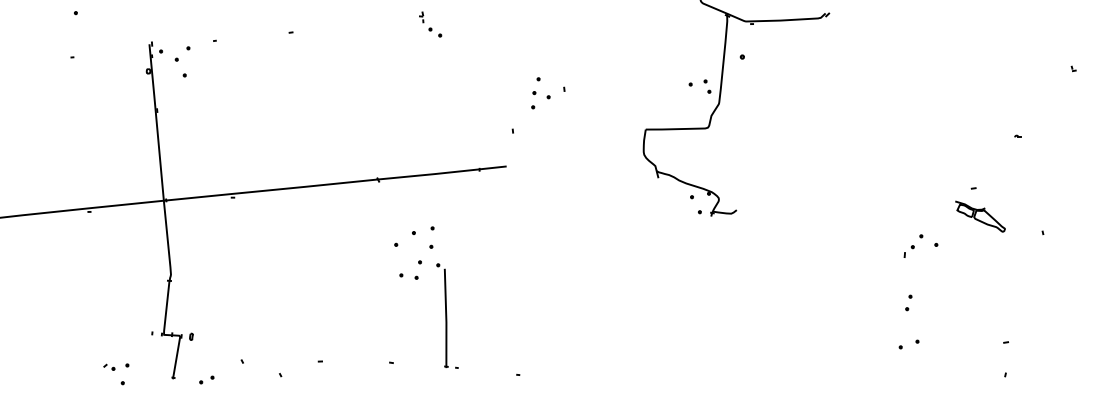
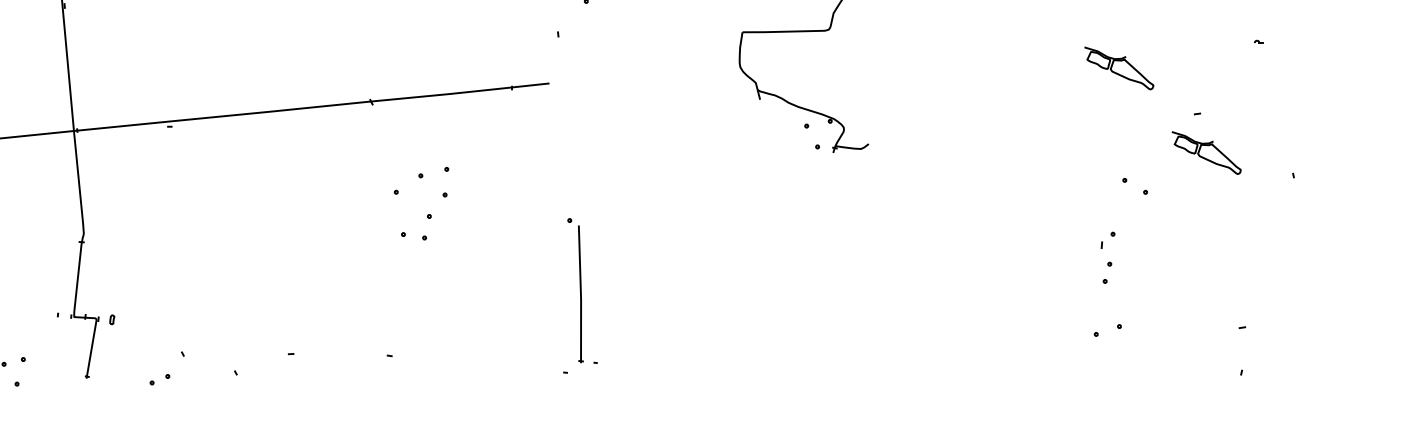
part: (917, 155) -> (1119, 68), added
part: (908, 251) -> (1106, 240), moved
part: (447, 315) -> (582, 290), moved
part: (206, 379) -> (159, 379), moved

